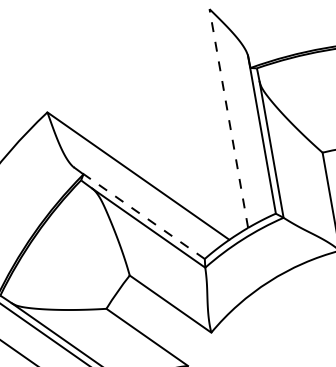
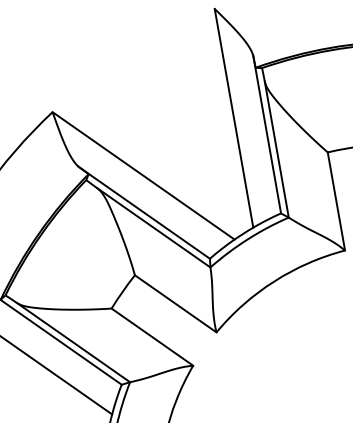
line: (228, 117) -> (233, 117), dashed -> solid
line: (138, 212) -> (143, 212), dashed -> solid

